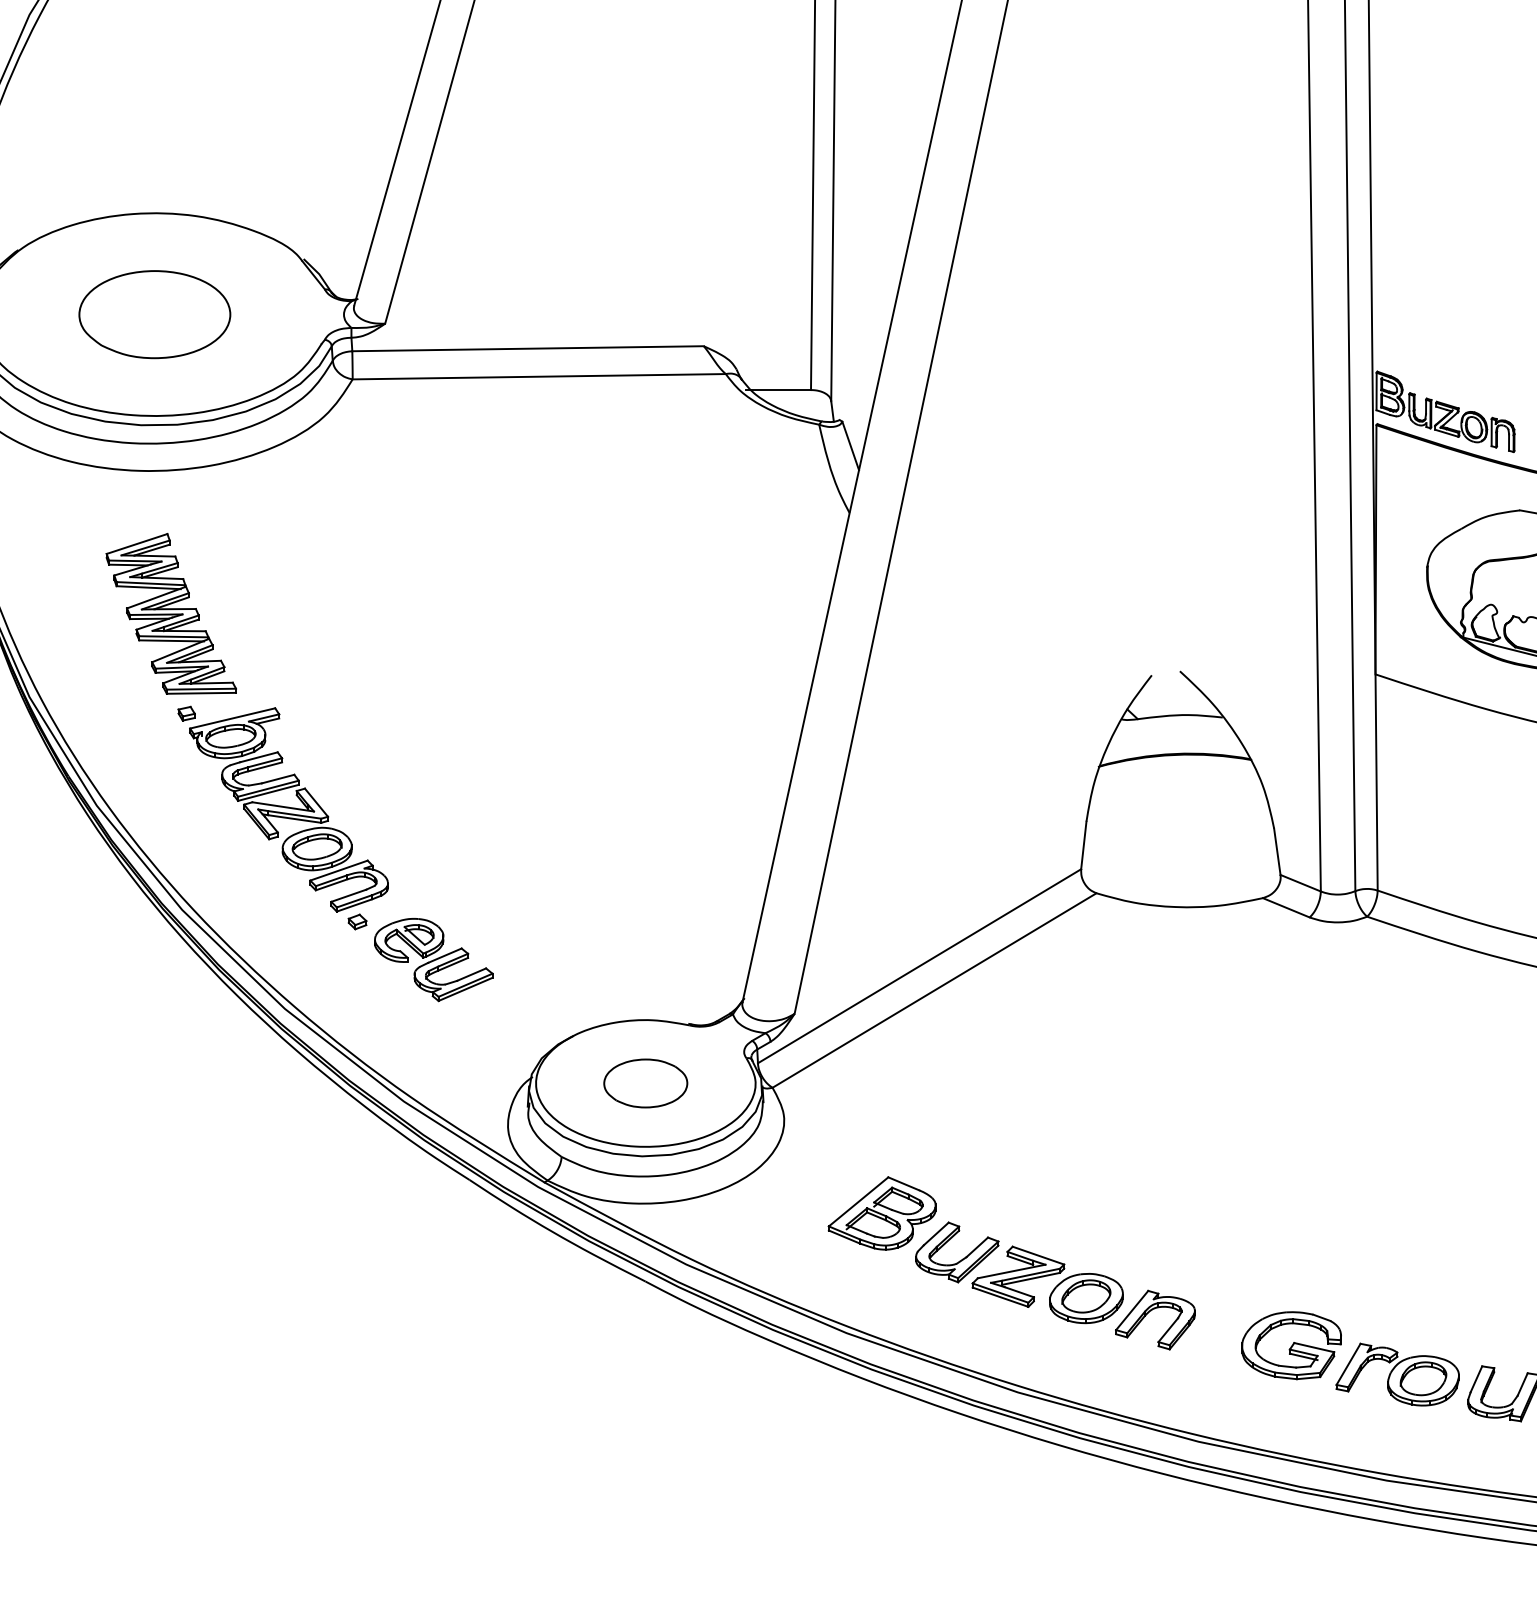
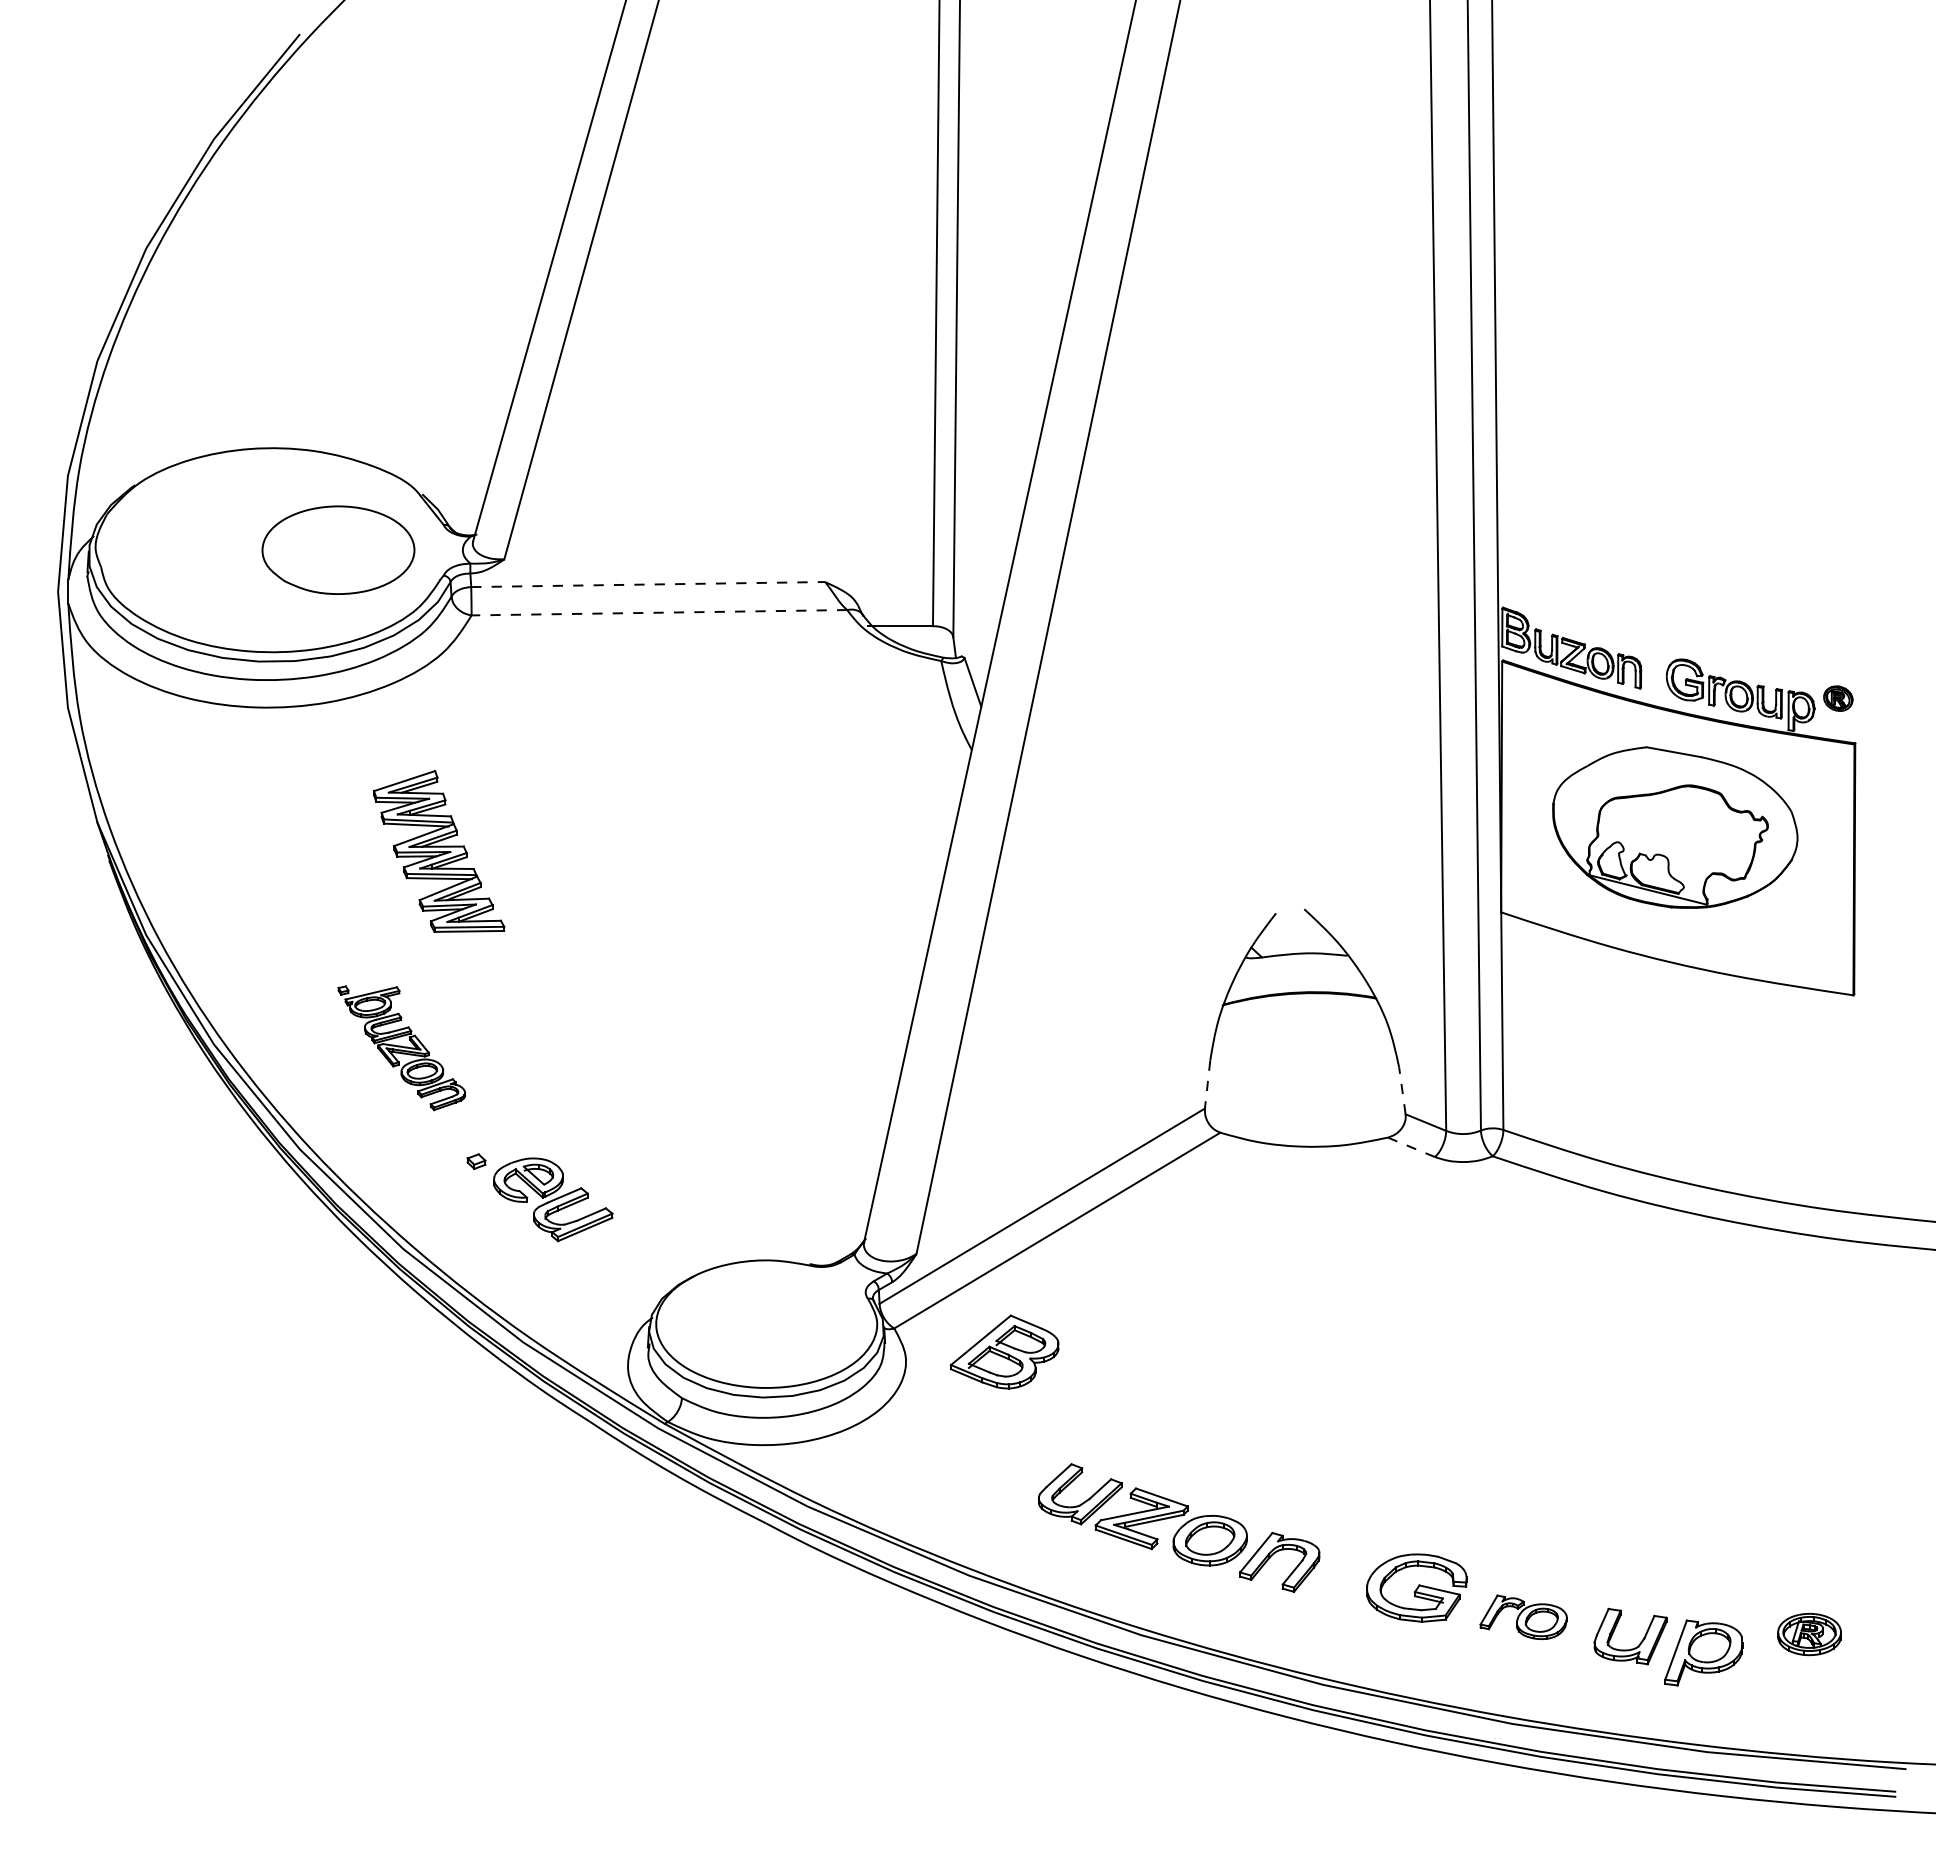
part: (154, 313) -> (338, 549), moved
line: (528, 348) -> (648, 584), solid -> dashed
line: (539, 376) -> (659, 612), solid -> dashed
part: (171, 613) -> (439, 851), moved
part: (283, 809) -> (401, 1048), size x0.6
line: (1083, 846) -> (1207, 1085), solid -> dashed
line: (1277, 851) -> (1402, 1090), solid -> dashed
line: (1285, 907) -> (1410, 1147), solid -> dashed
part: (645, 1083) -> (766, 1324), removed
part: (882, 1212) -> (1004, 1351), moved
part: (1397, 1374) -> (1523, 1617), size x0.7

